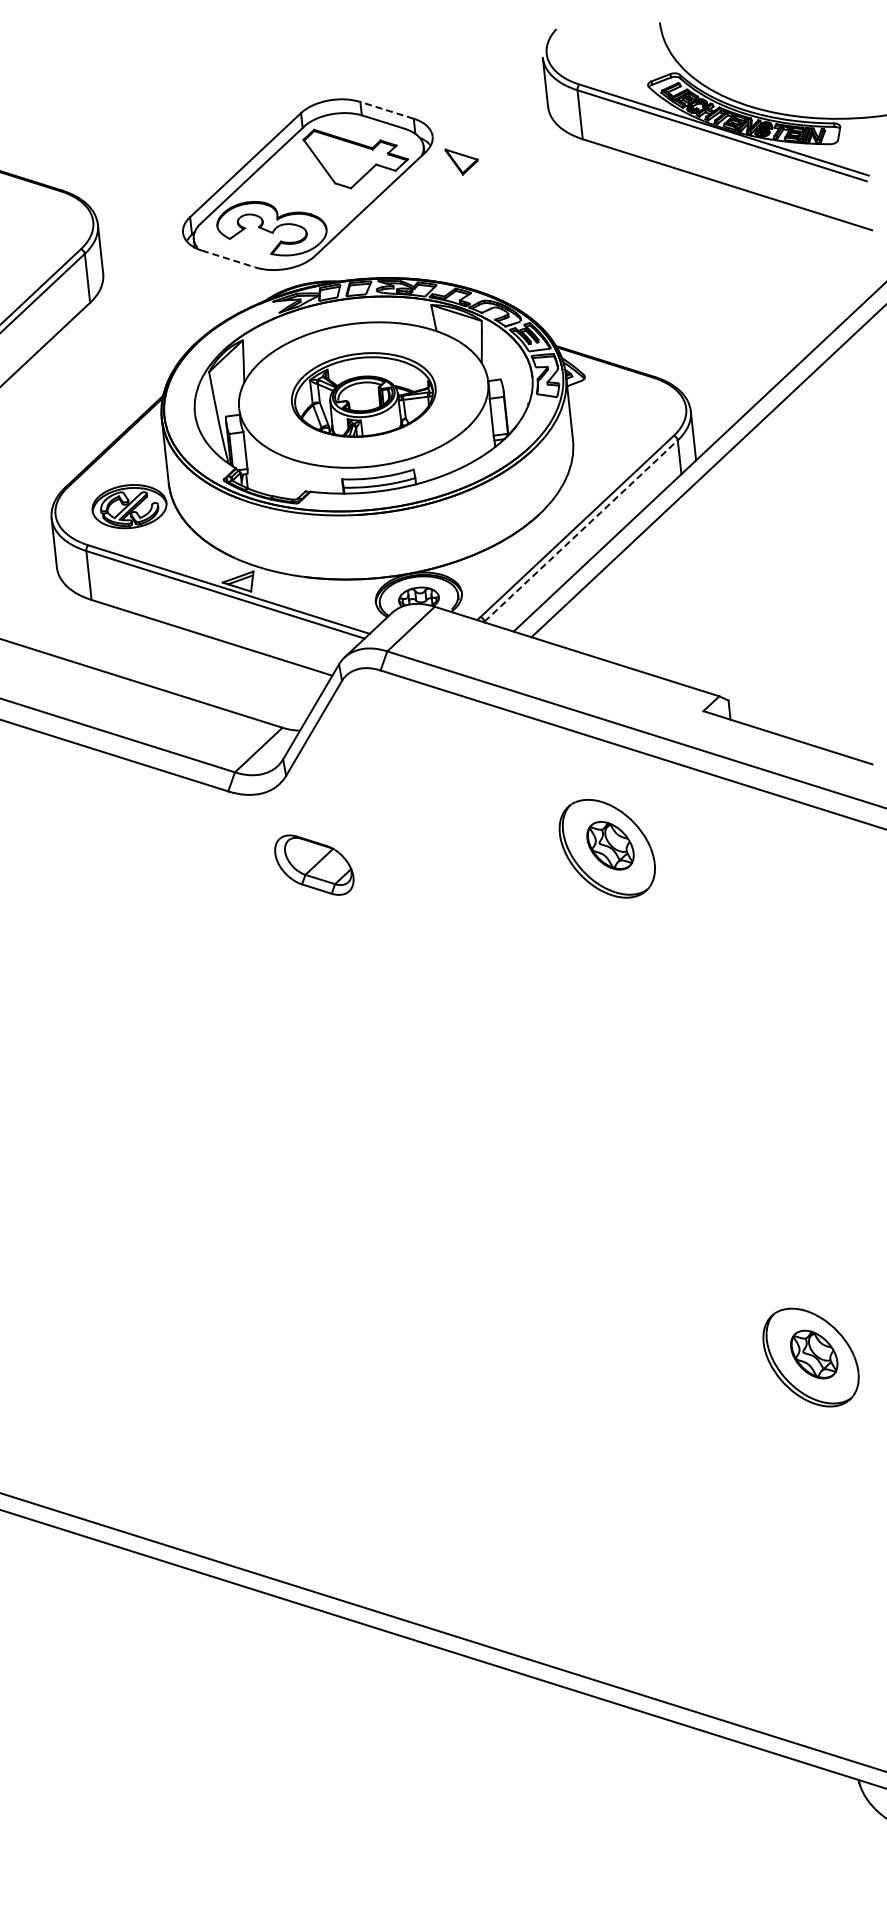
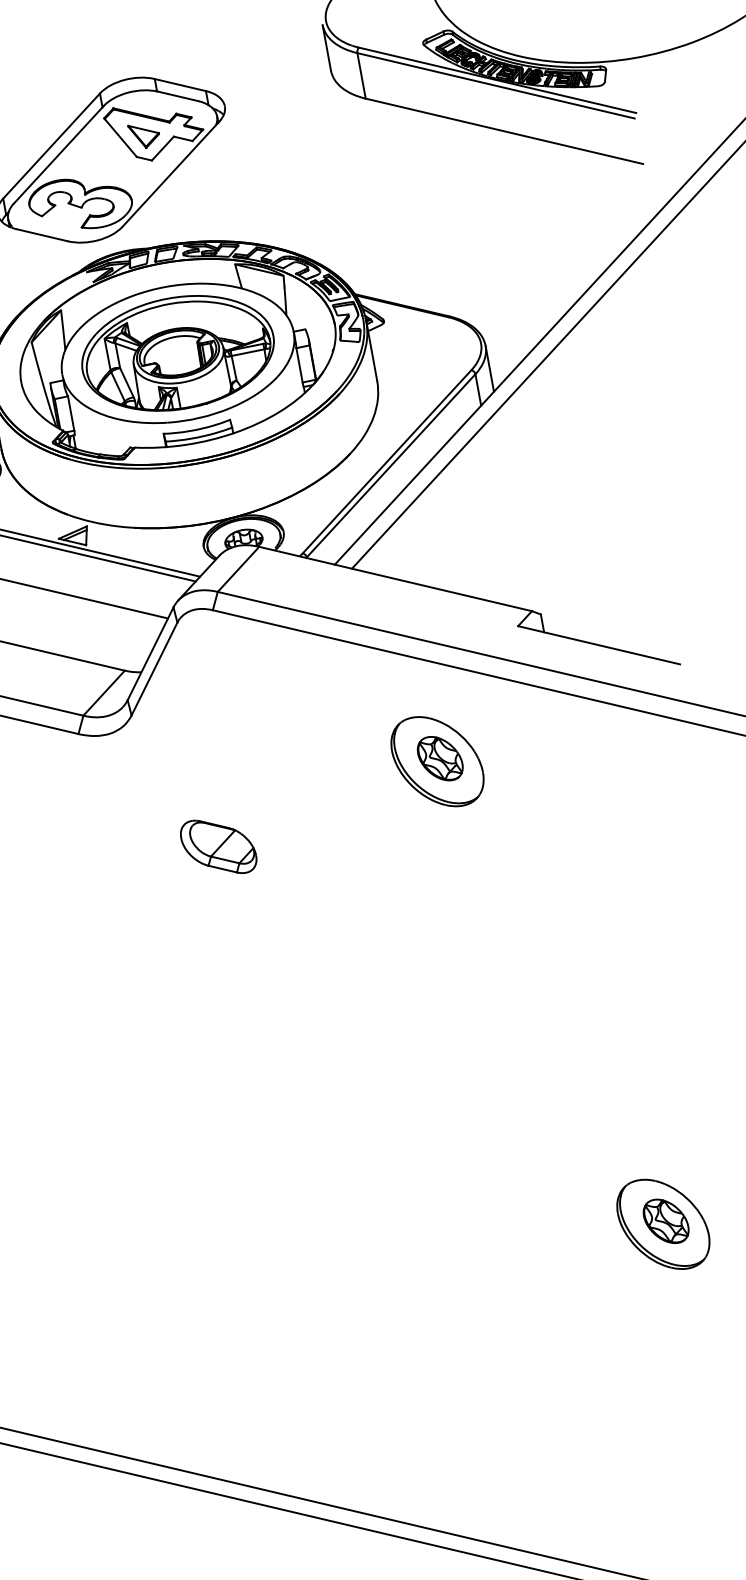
line: (387, 110) -> (180, 85), dashed -> solid
part: (461, 161) -> (144, 135), moved
line: (228, 259) -> (42, 235), dashed -> solid
part: (363, 394) -> (177, 352), size x1.43
line: (581, 531) -> (391, 466), dashed -> solid
part: (314, 864) -> (218, 846), moved

